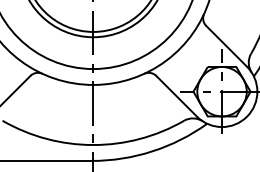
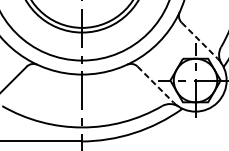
line: (226, 46) -> (199, 40), solid -> dashed
line: (176, 96) -> (155, 84), solid -> dashed

